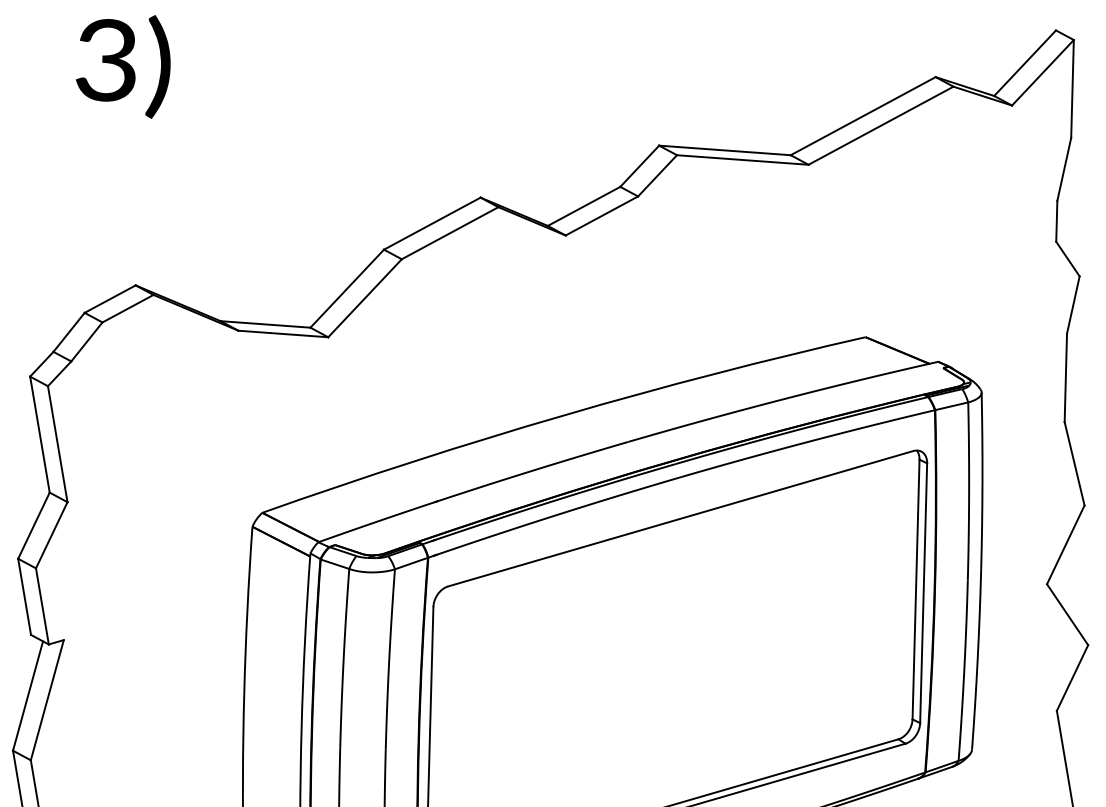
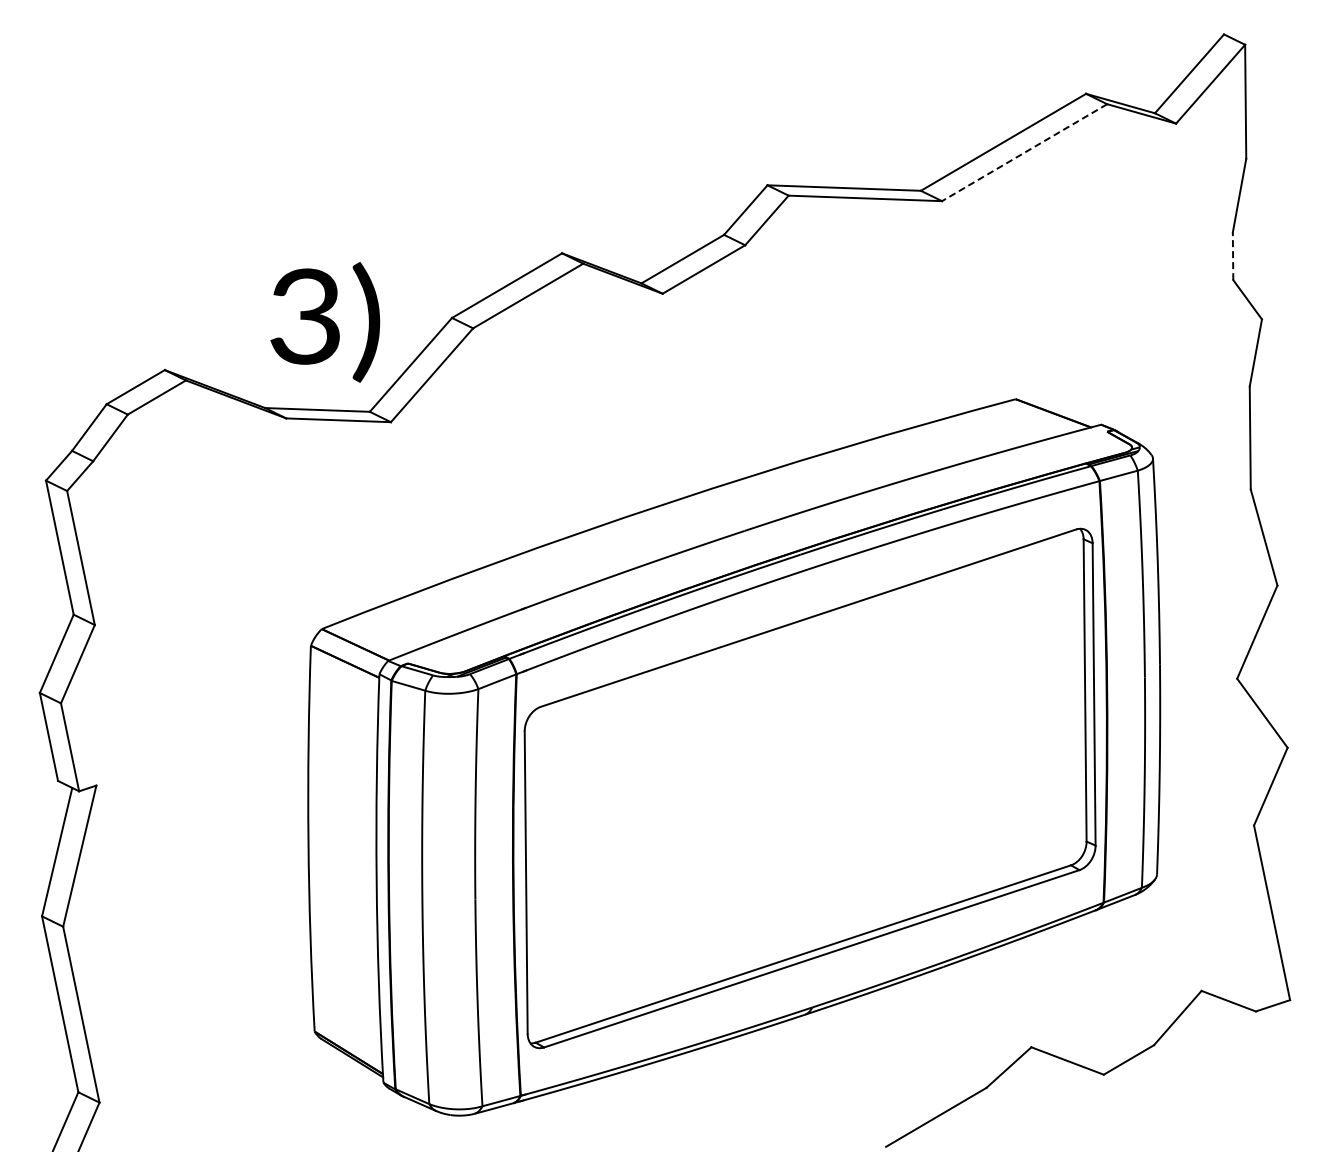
text: (123, 65) -> (325, 322), moved
line: (880, 125) -> (1024, 152), solid -> dashed
line: (1057, 221) -> (1233, 256), solid -> dashed

